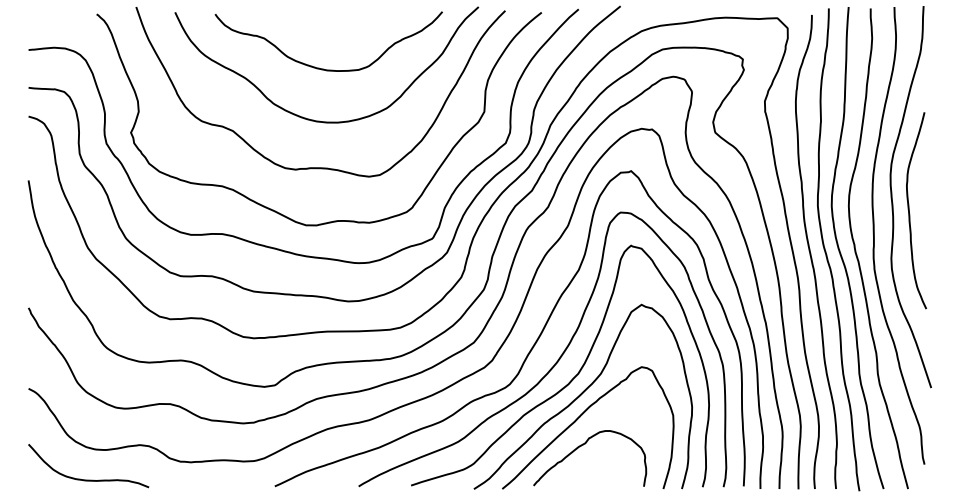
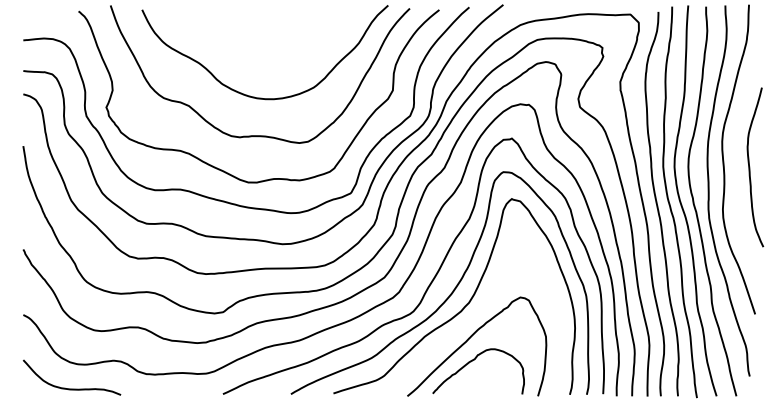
curve: (323, 68) -> (262, 55), removed
curve: (909, 210) -> (749, 167), moved
curve: (581, 395) -> (471, 320), removed

